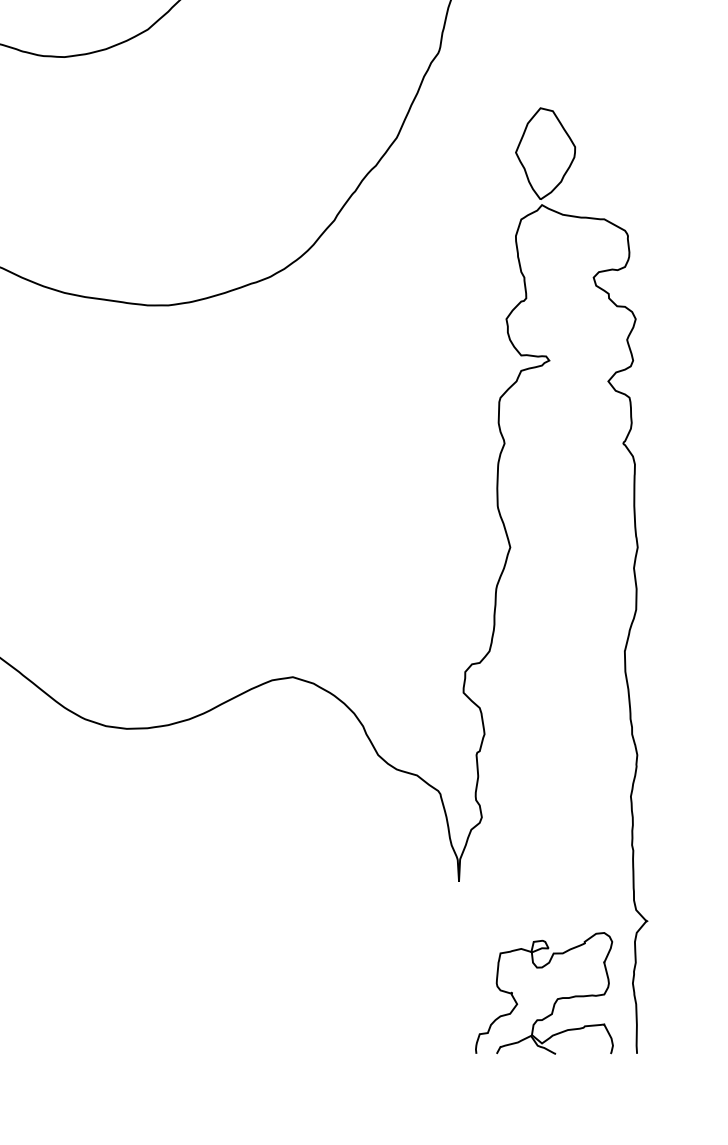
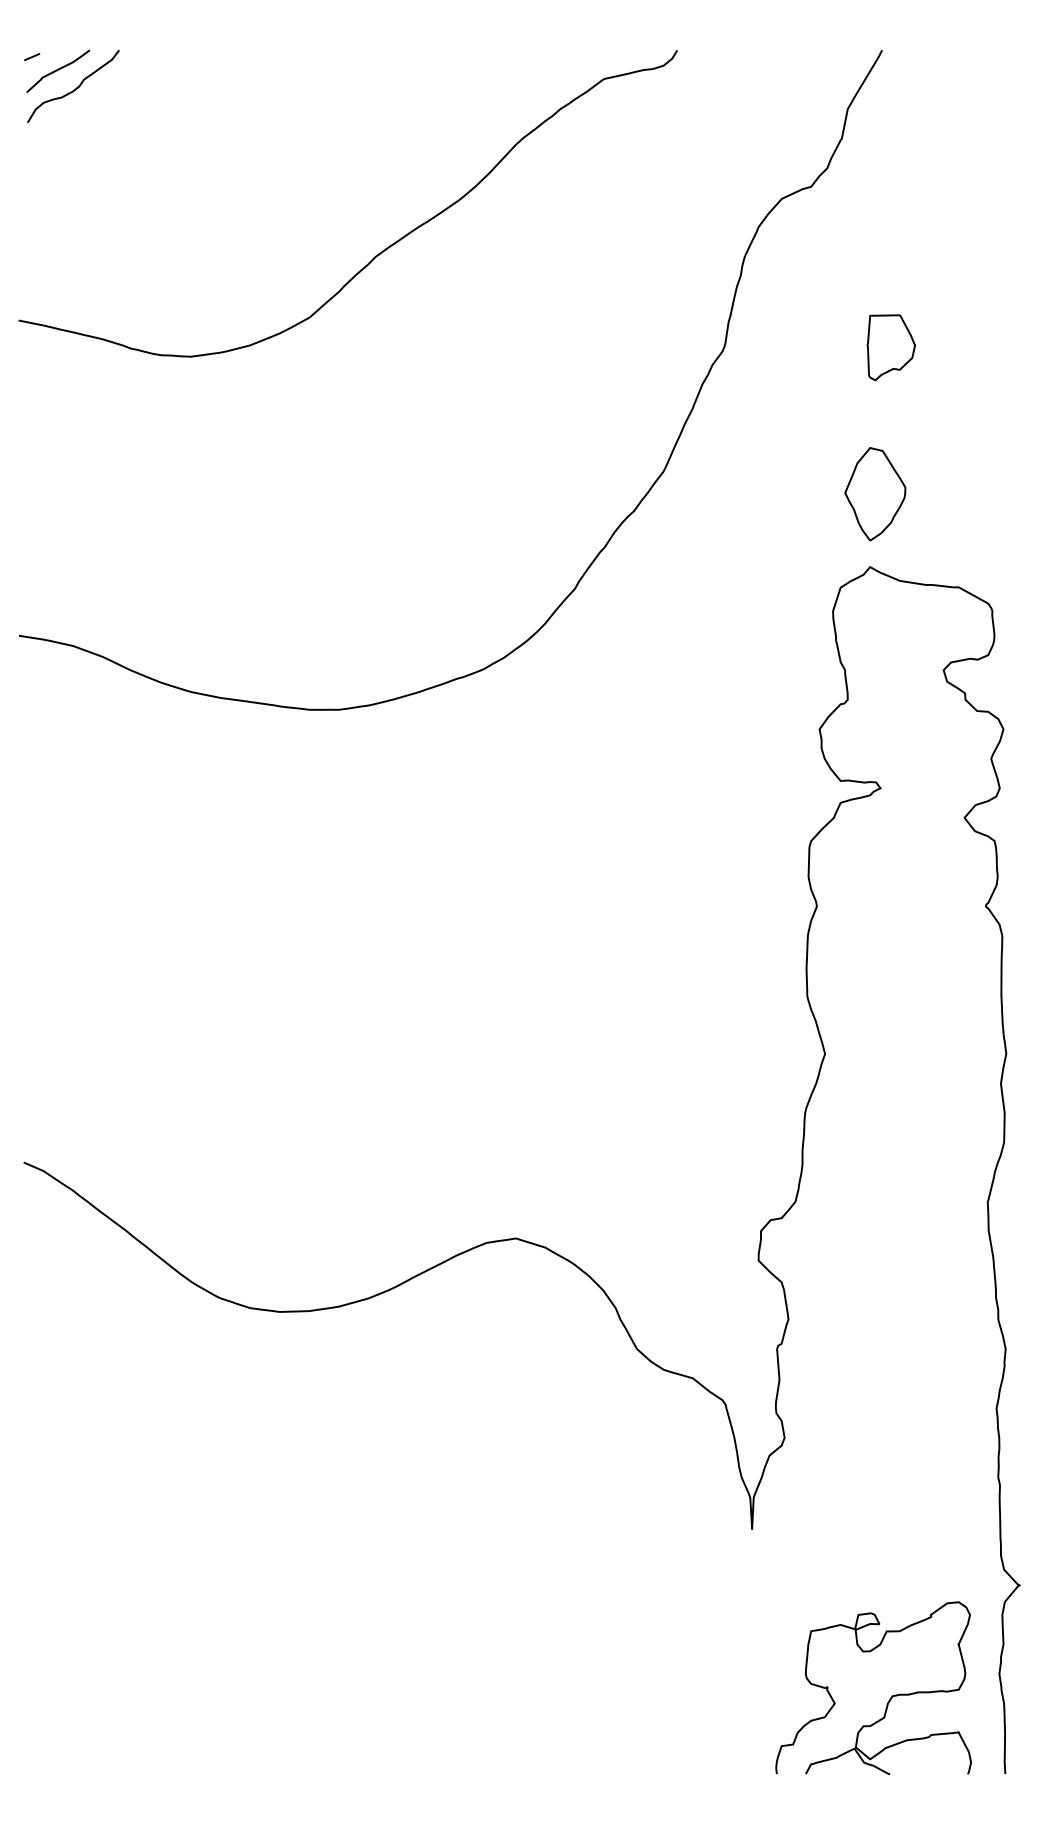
part: (556, 50) -> (890, 347), added
part: (545, 154) -> (875, 494), size x0.71

